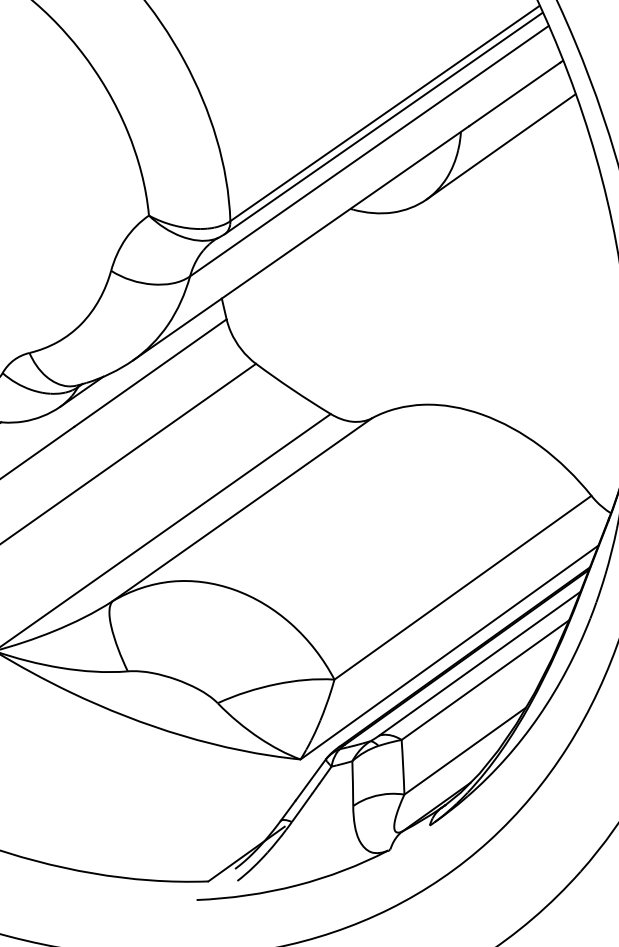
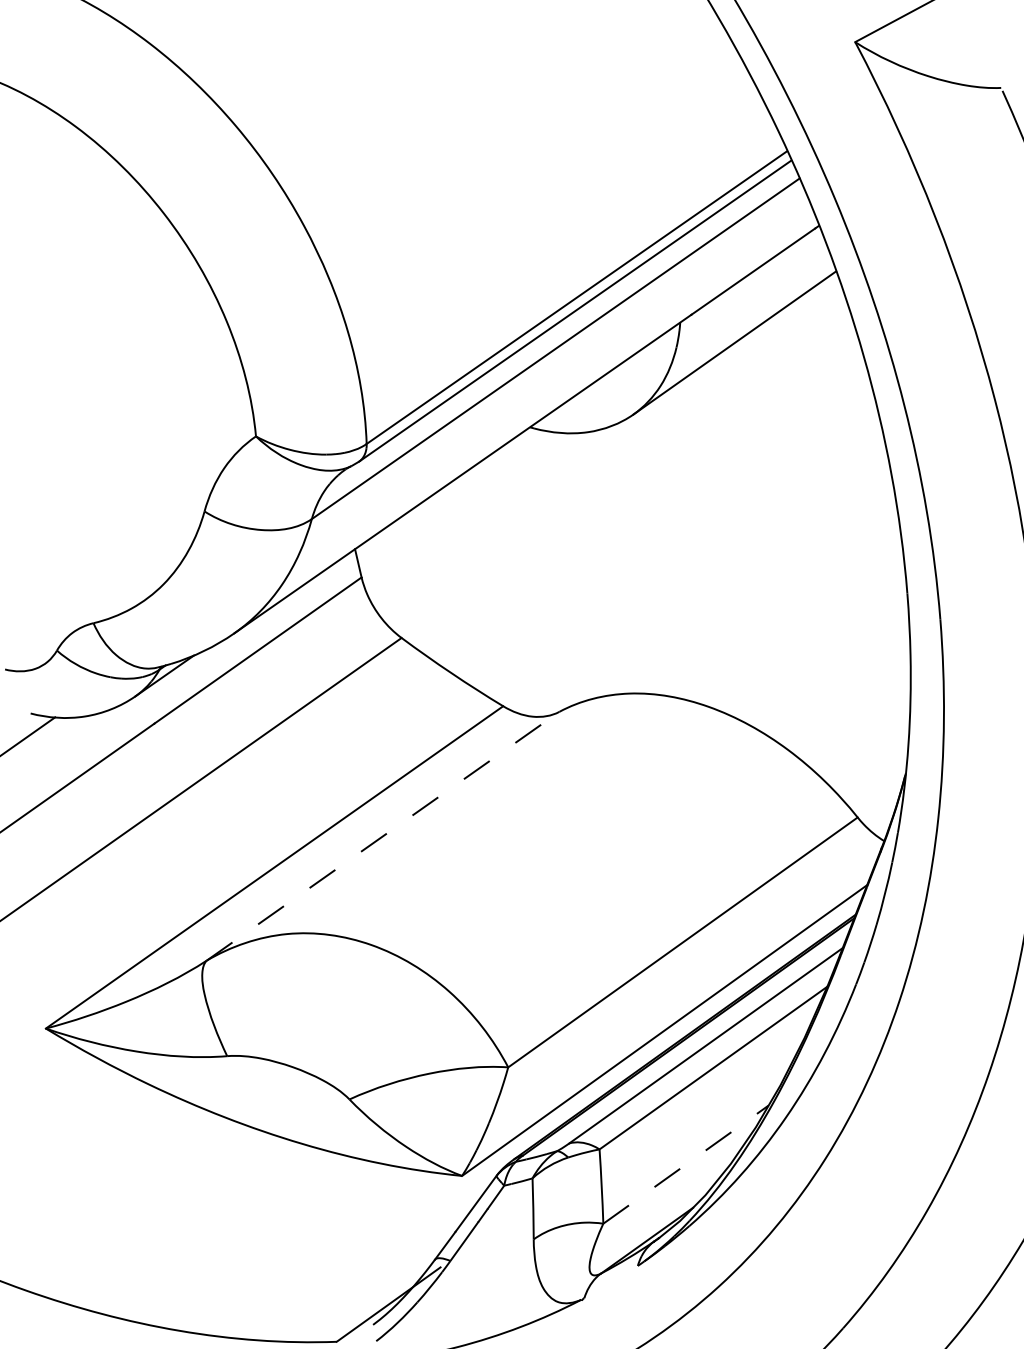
line: (242, 509) -> (383, 836), solid -> dashed
line: (465, 751) -> (686, 1164), solid -> dashed

